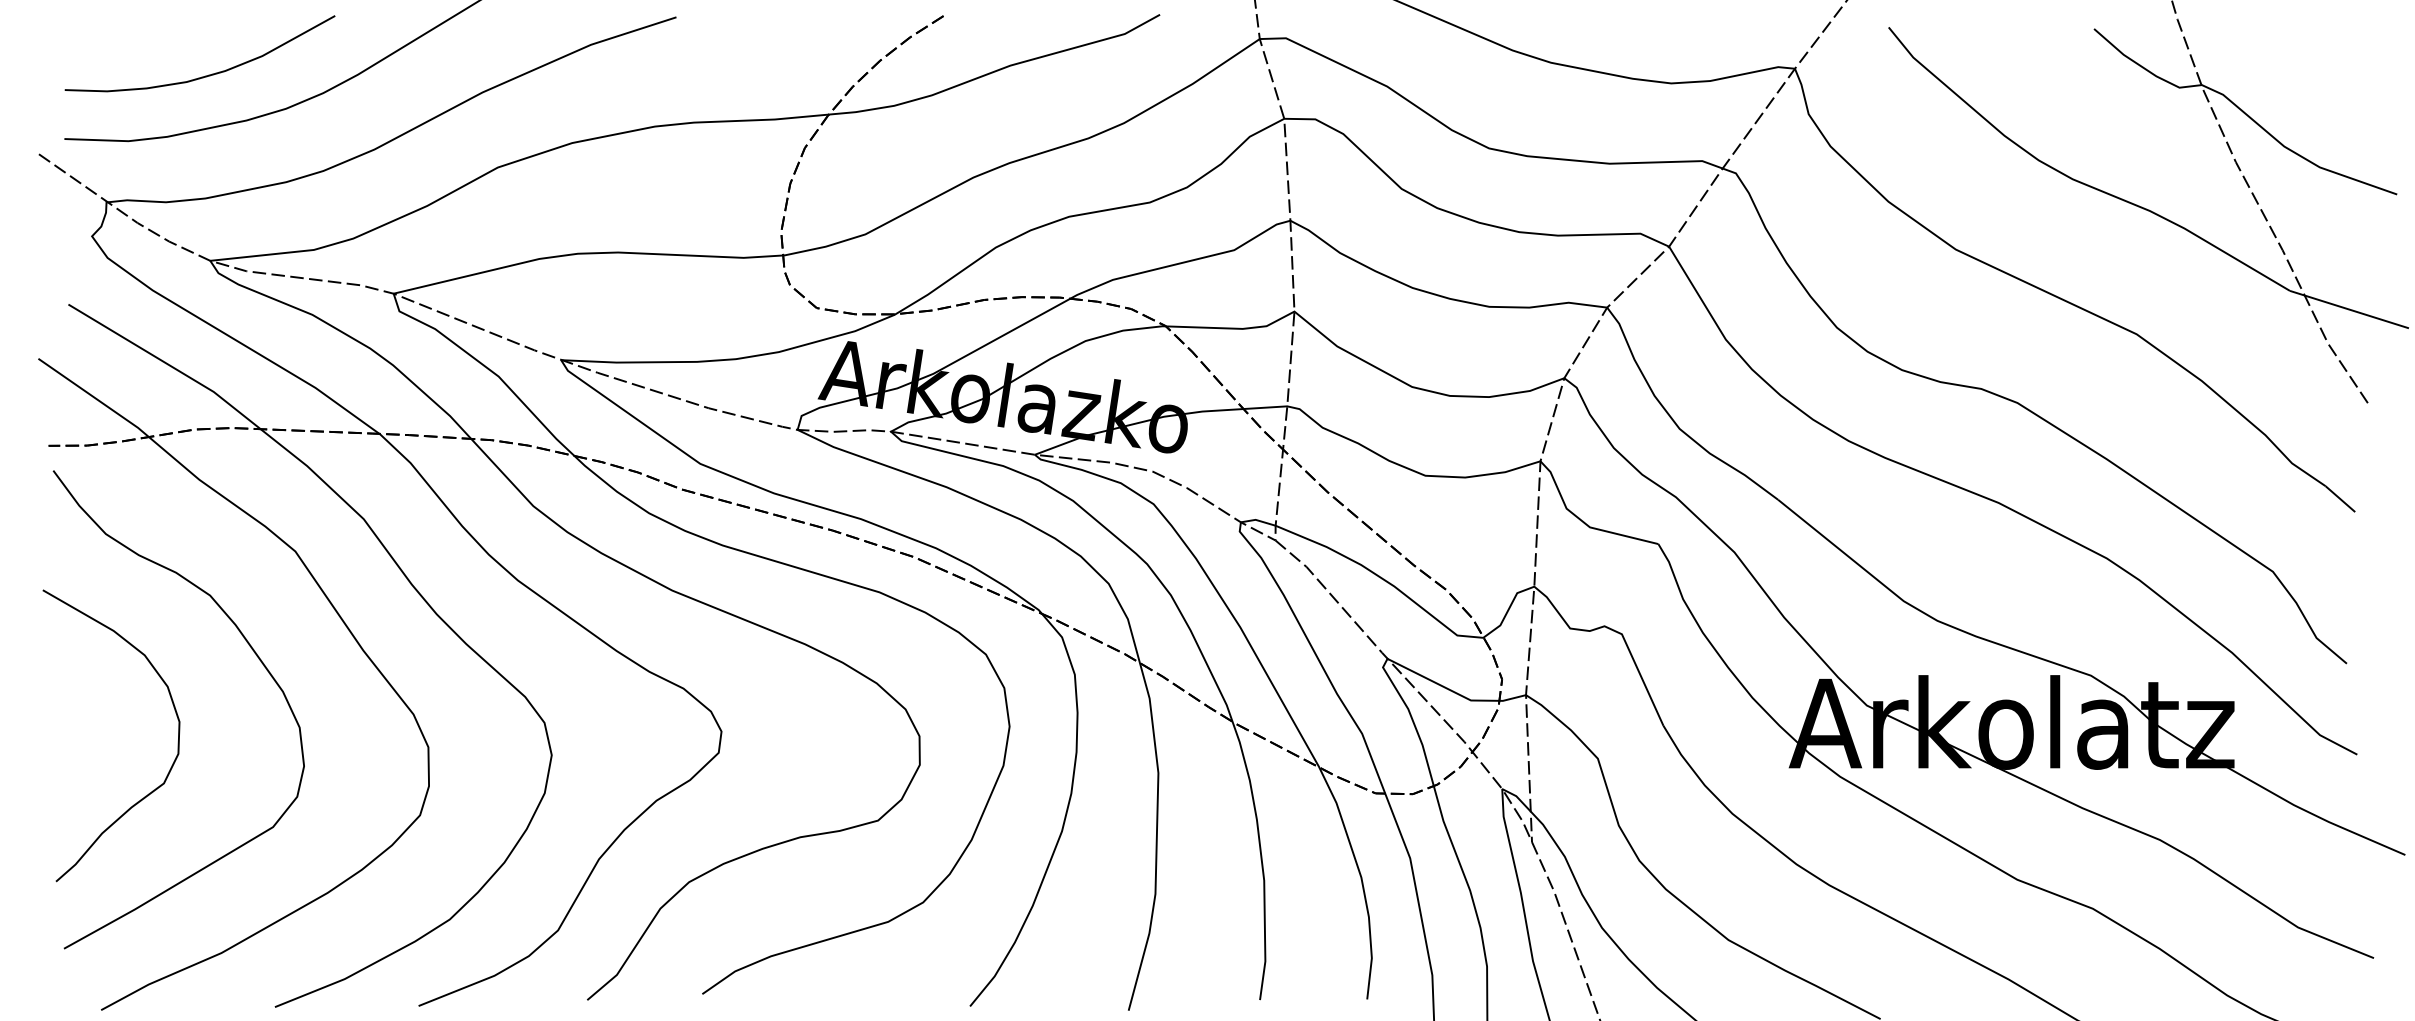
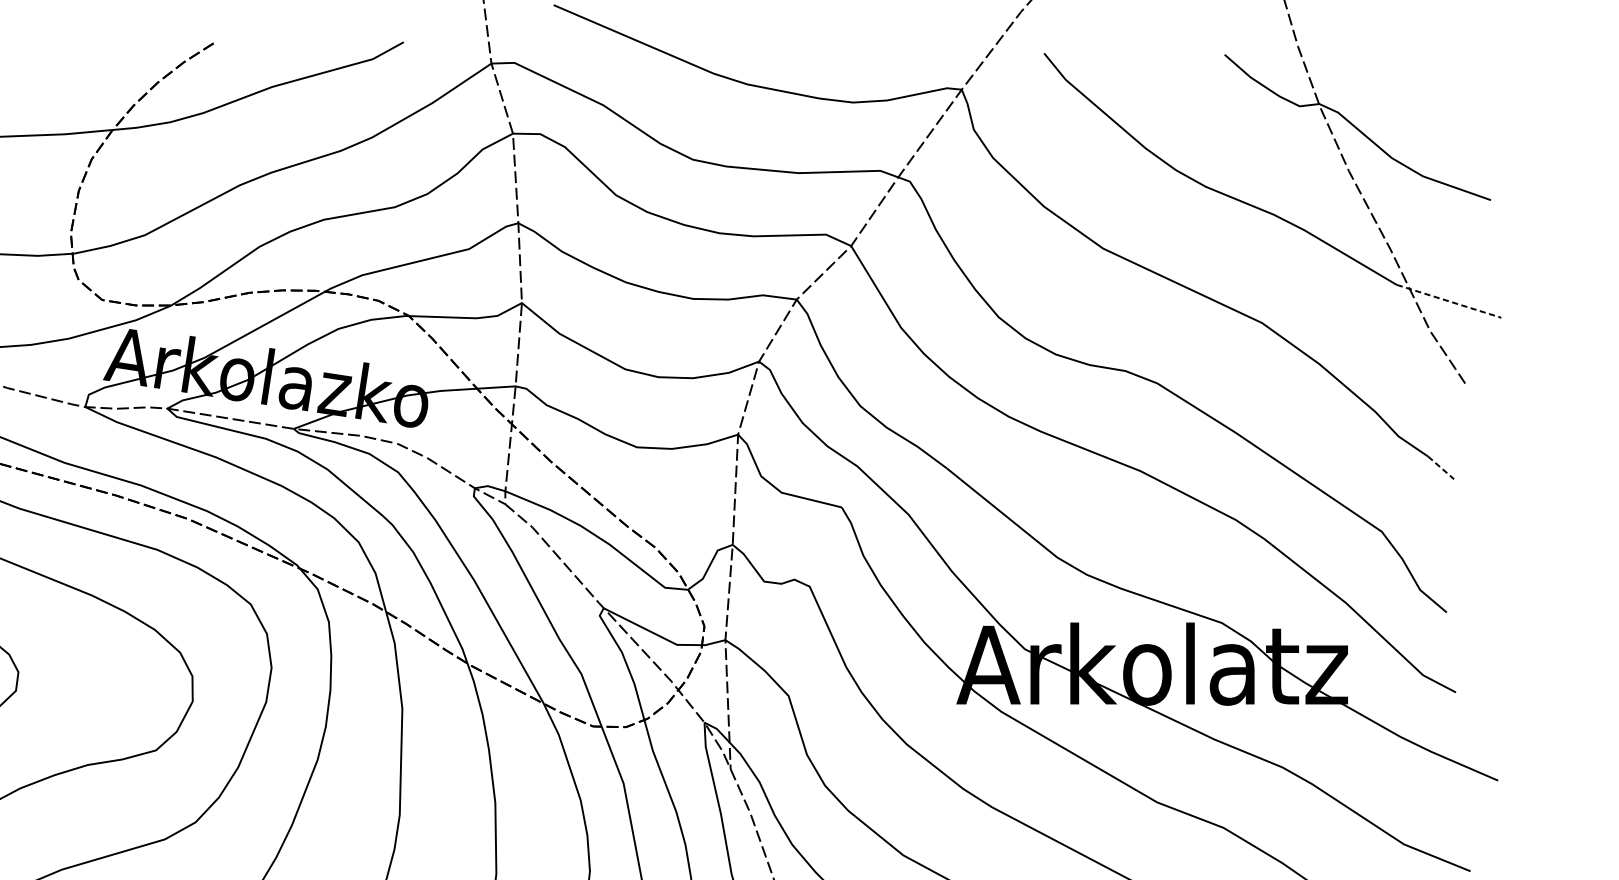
line: (2349, 309) -> (1449, 301), solid -> dashed
line: (2340, 499) -> (1441, 468), solid -> dashed

